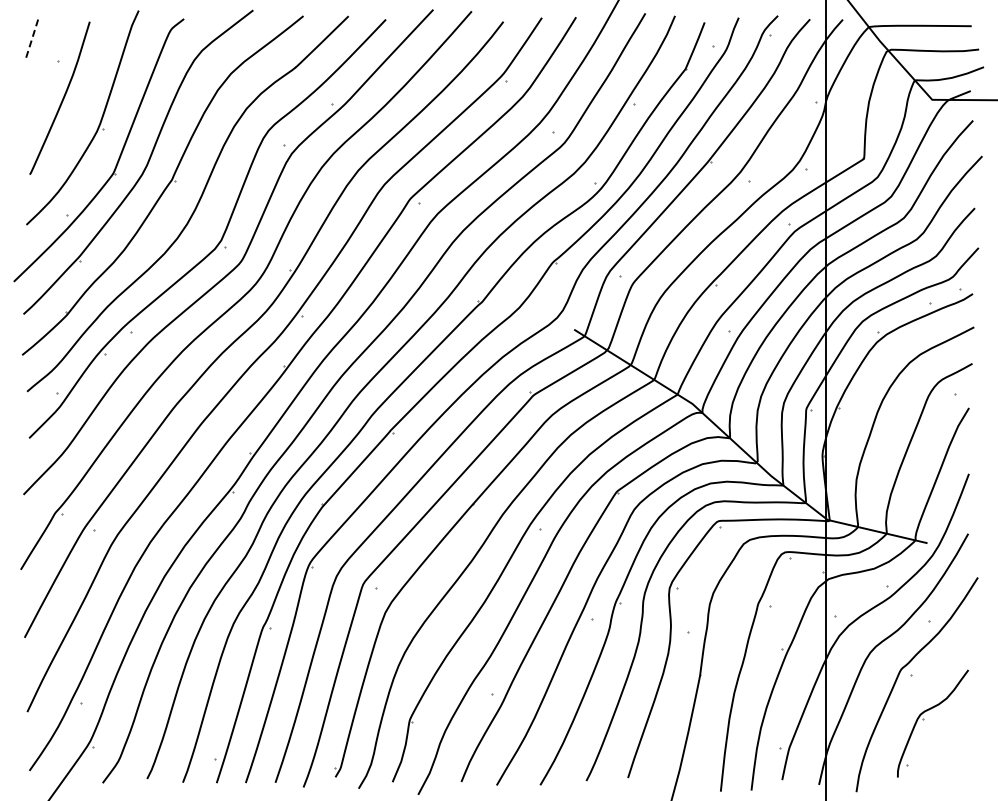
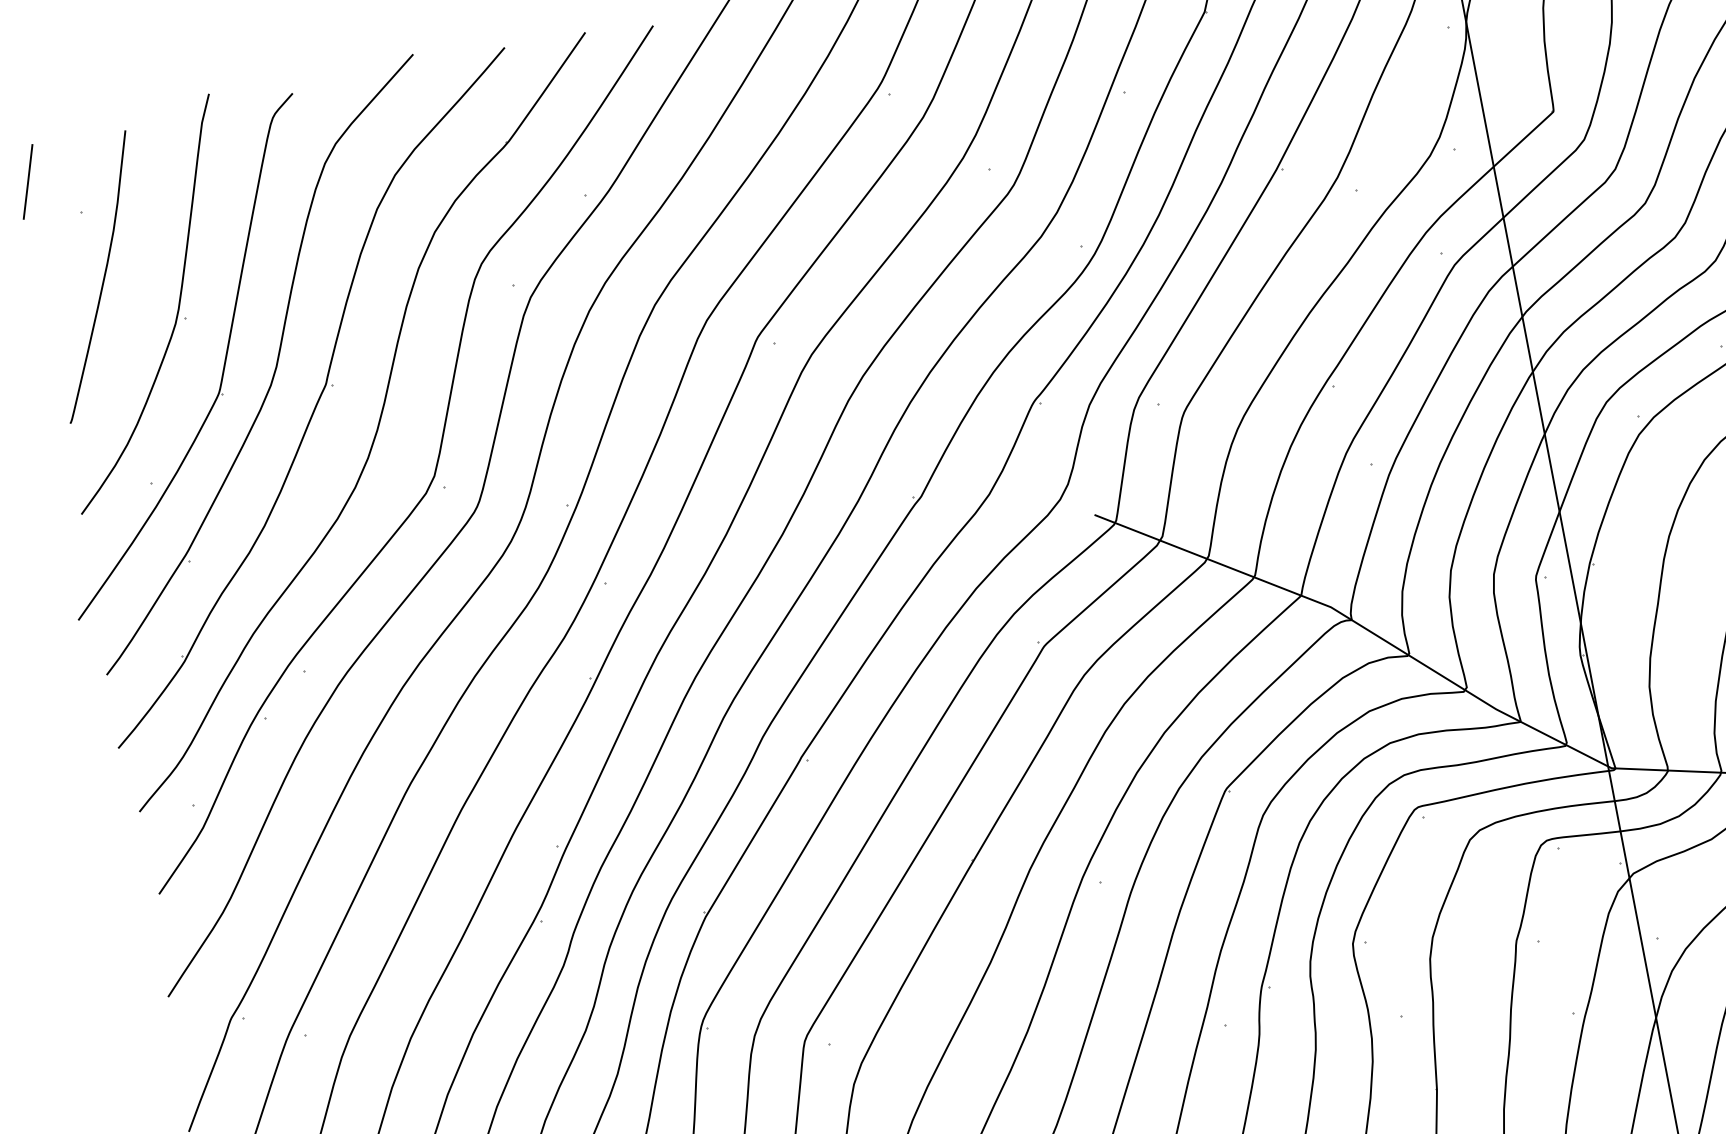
line: (31, 39) -> (27, 181), dashed -> solid

